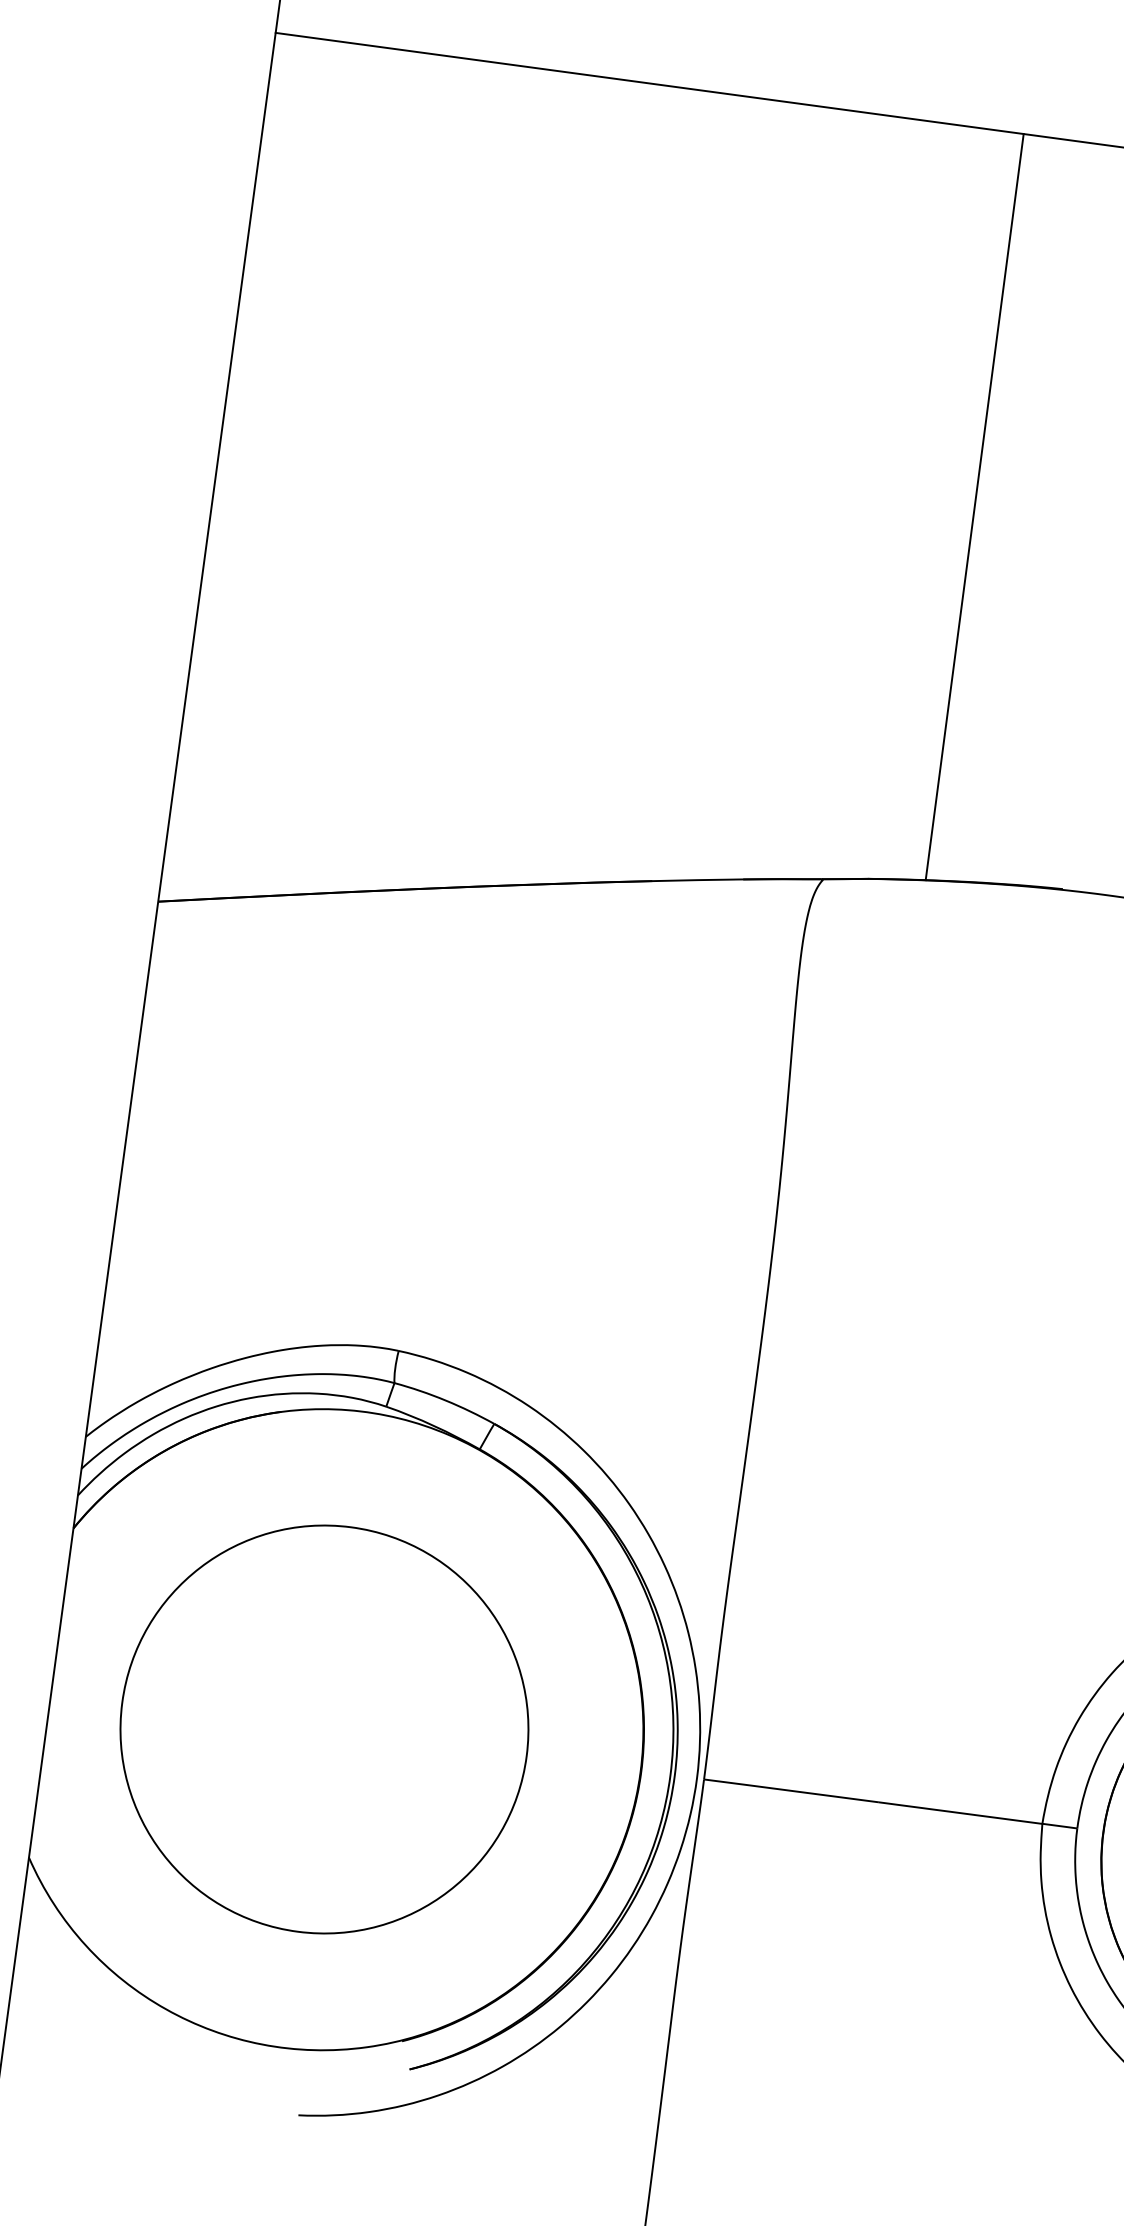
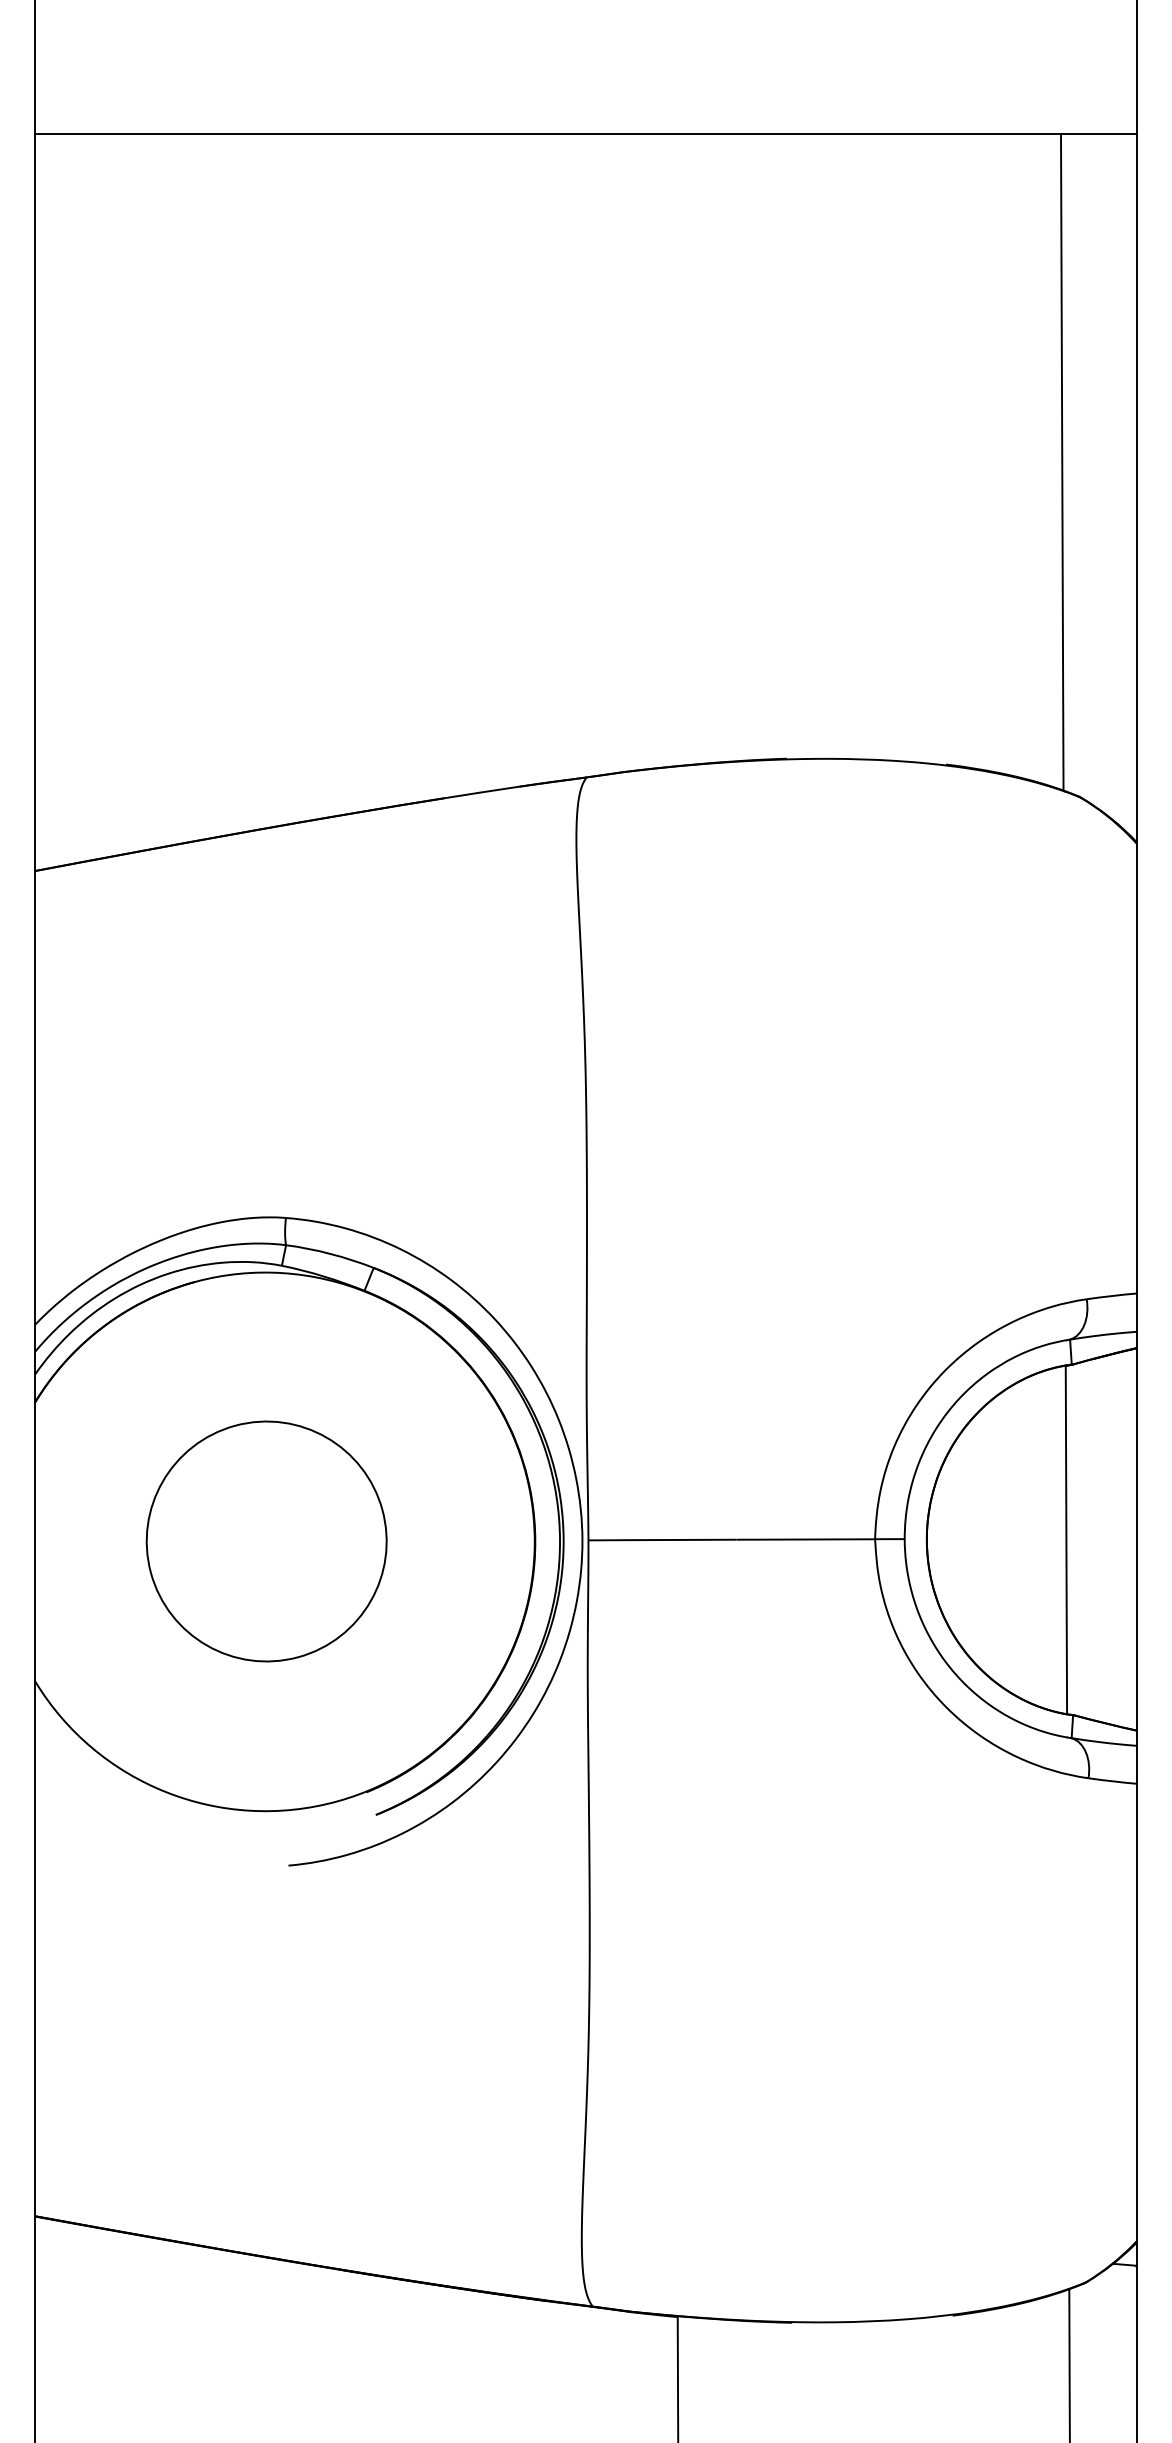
line: (974, 506) -> (670, 450), removed
part: (324, 1729) -> (266, 1541), size x0.7

